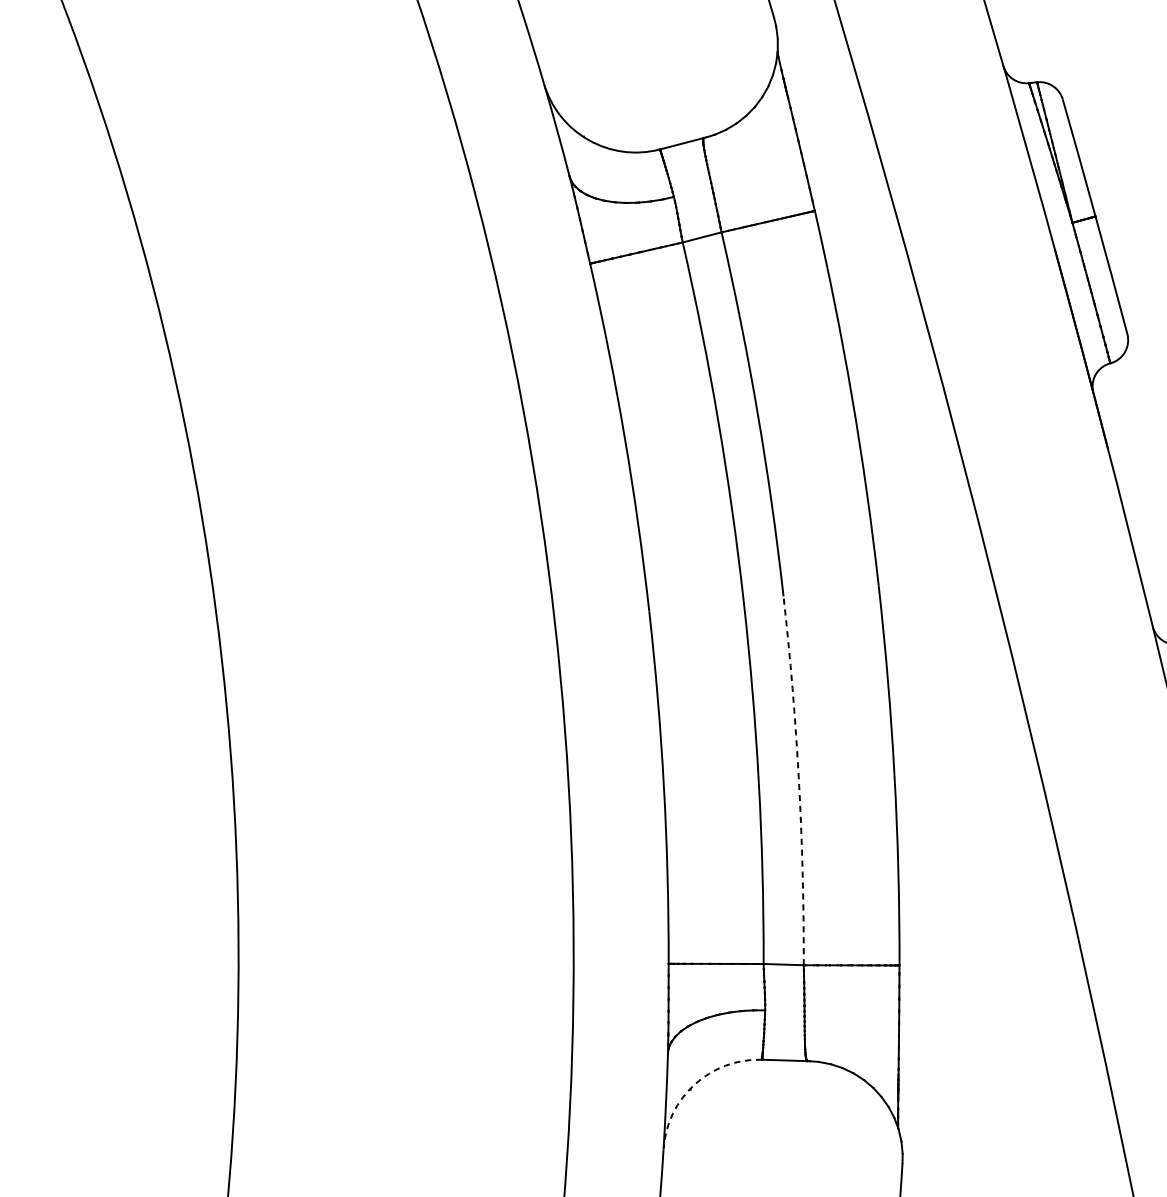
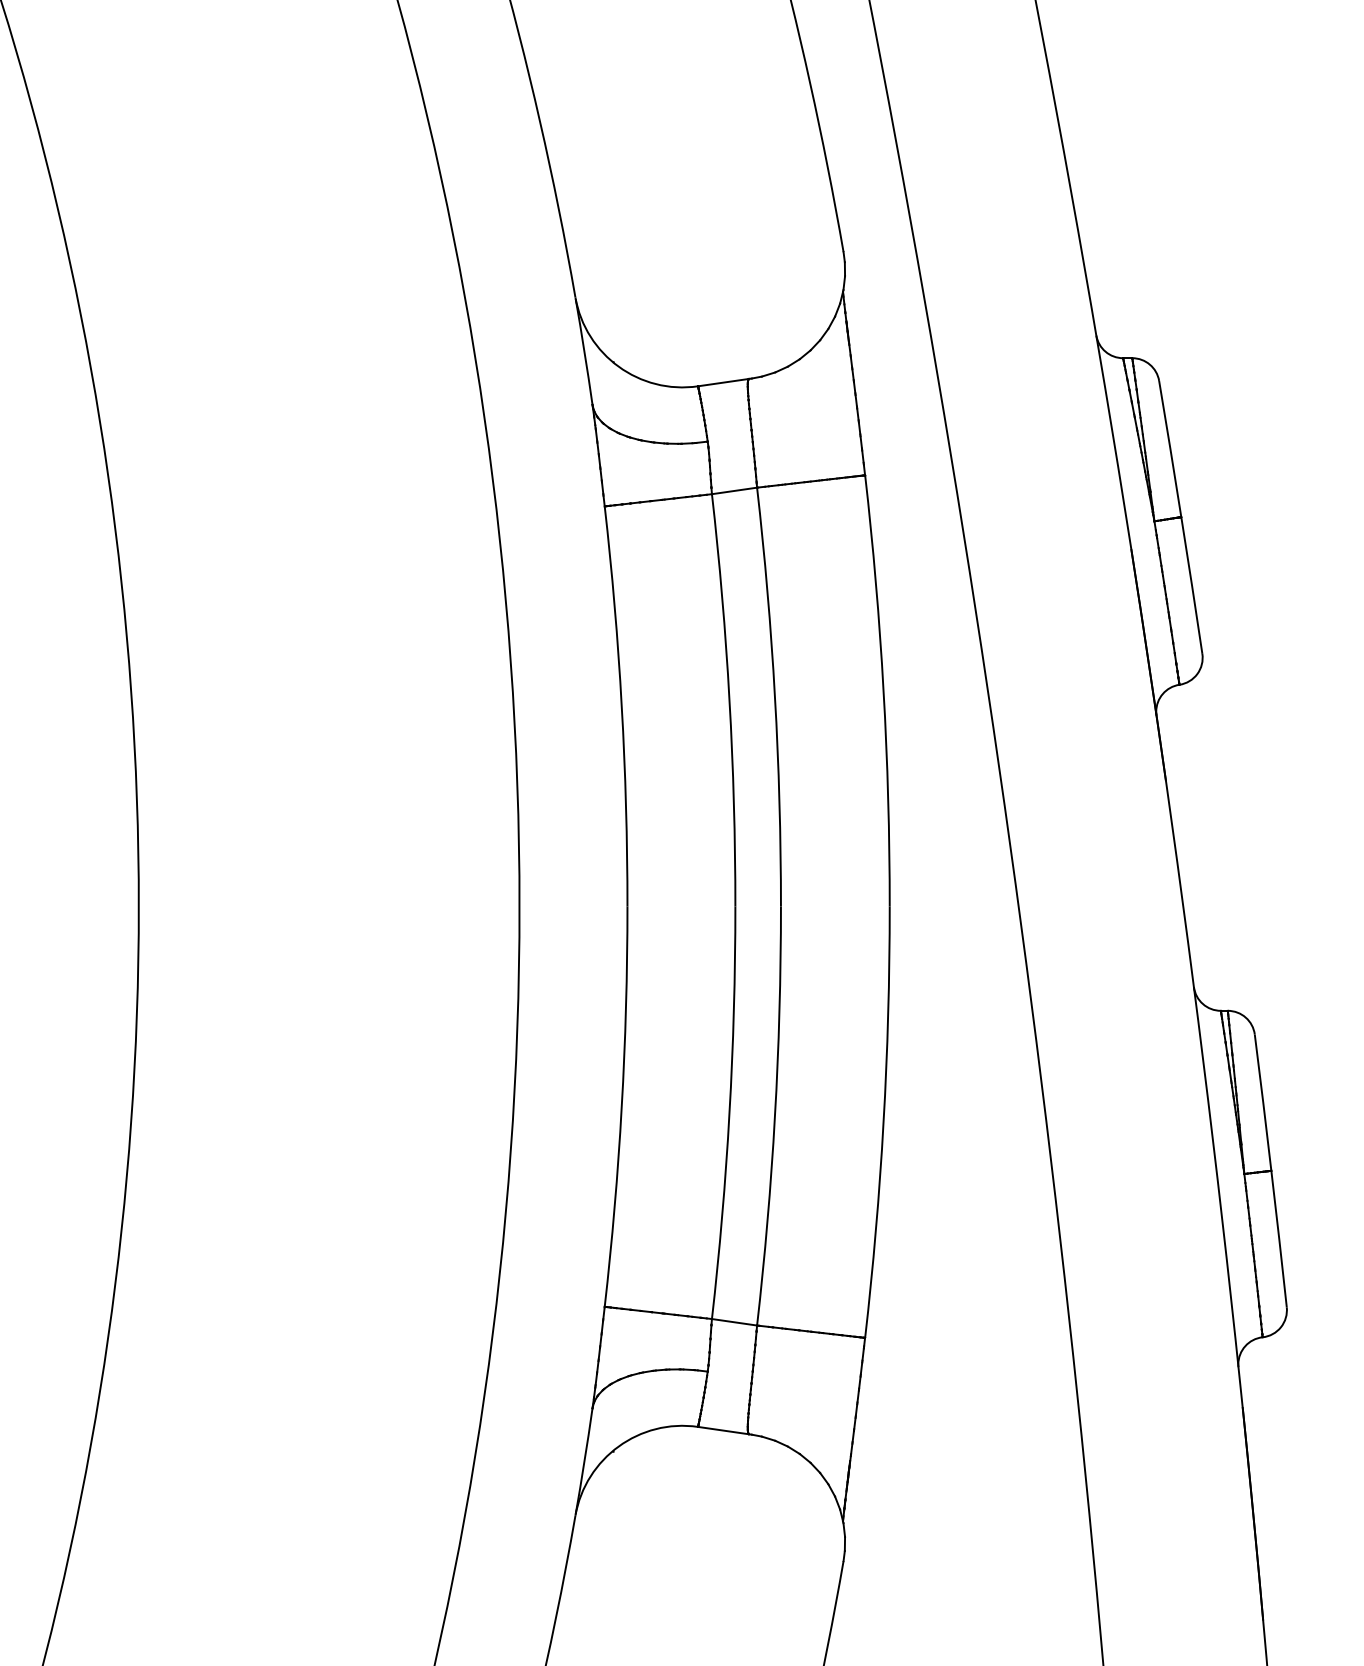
arc: (798, 780) -> (774, 1116), dashed -> solid
arc: (694, 1084) -> (618, 1446), dashed -> solid

